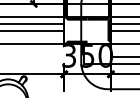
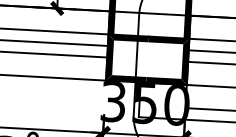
fill: (65, 30) -> (109, 57), added
fill: (98, 42) -> (165, 81), added

